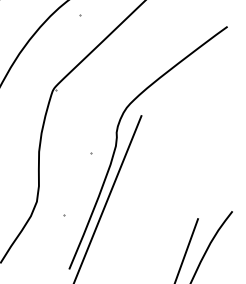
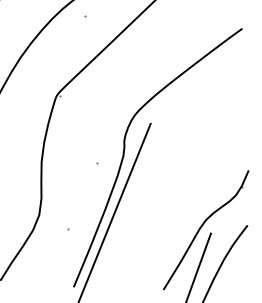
part: (193, 216) -> (206, 230), added

